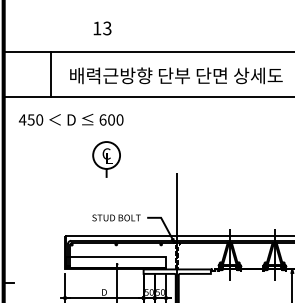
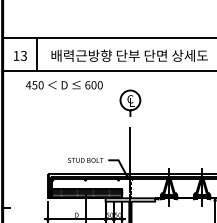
text: (102, 27) -> (20, 55), moved
text: (70, 118) -> (63, 84), moved
part: (106, 158) -> (130, 102), moved
hatch: (114, 261) -> (84, 192), added

